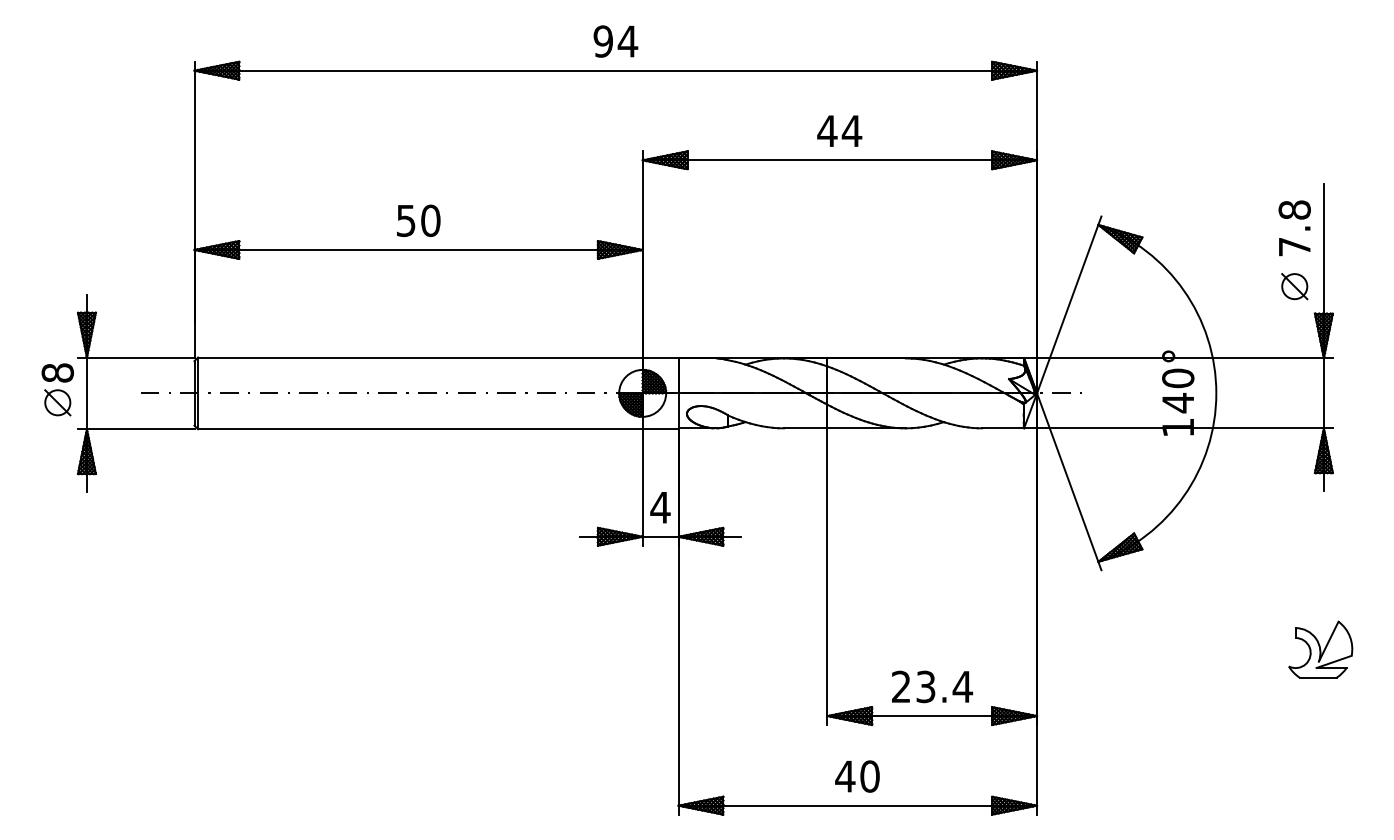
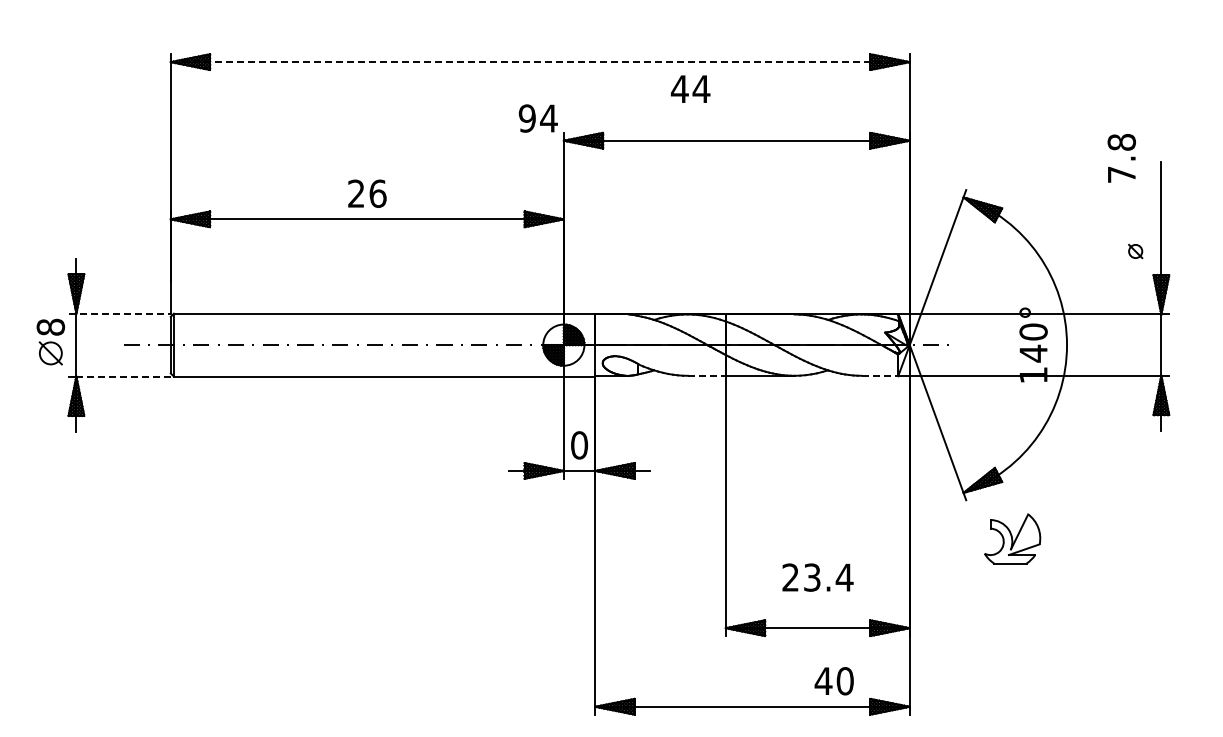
text: (614, 41) -> (537, 118), moved
line: (616, 71) -> (540, 62), solid -> dashed
text: (839, 130) -> (690, 88), moved
text: (418, 220) -> (367, 193), 50 -> 26
text: (1294, 228) -> (1121, 158), moved
part: (1294, 286) -> (1135, 251), size x0.6
line: (137, 357) -> (120, 313), solid -> dashed
line: (806, 427) -> (707, 375), solid -> dashed
line: (1003, 427) -> (880, 375), solid -> dashed
line: (140, 429) -> (123, 376), solid -> dashed
text: (660, 507) -> (579, 445), 4 -> 0
part: (1320, 649) -> (1012, 538), moved
text: (931, 686) -> (817, 577), moved
text: (856, 776) -> (833, 681), moved

